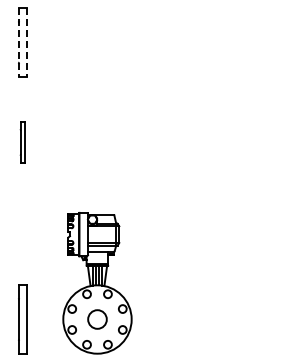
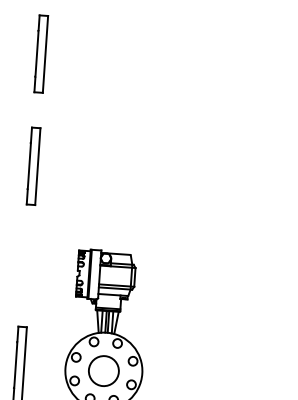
line: (19, 43) -> (37, 54), dashed -> solid
line: (26, 43) -> (45, 55), dashed -> solid
part: (22, 142) -> (33, 166), size x1.67
circle: (97, 319) -> (103, 371), size x1.43

